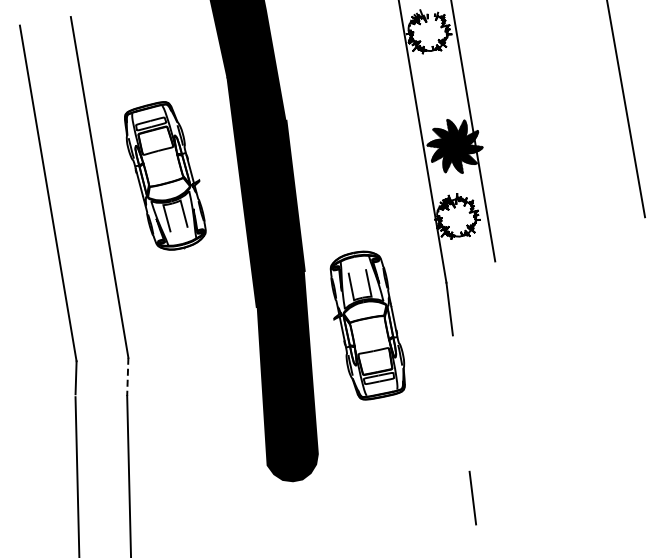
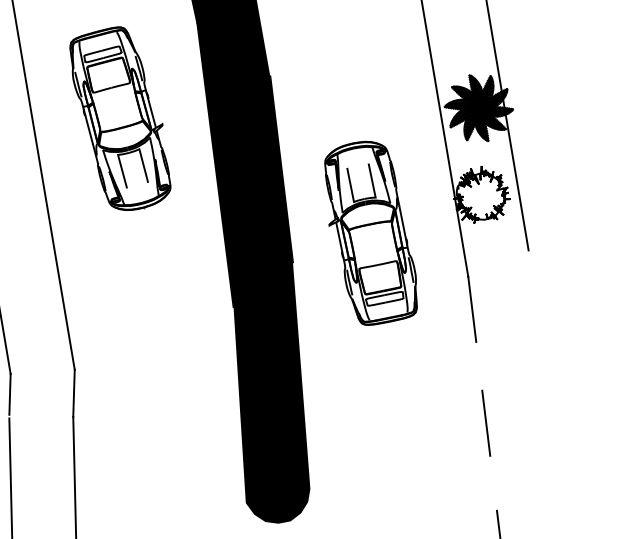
part: (165, 175) -> (120, 118), moved
part: (367, 325) -> (370, 233), moved
line: (127, 377) -> (73, 394), dashed -> solid
line: (460, 400) -> (485, 422), added

